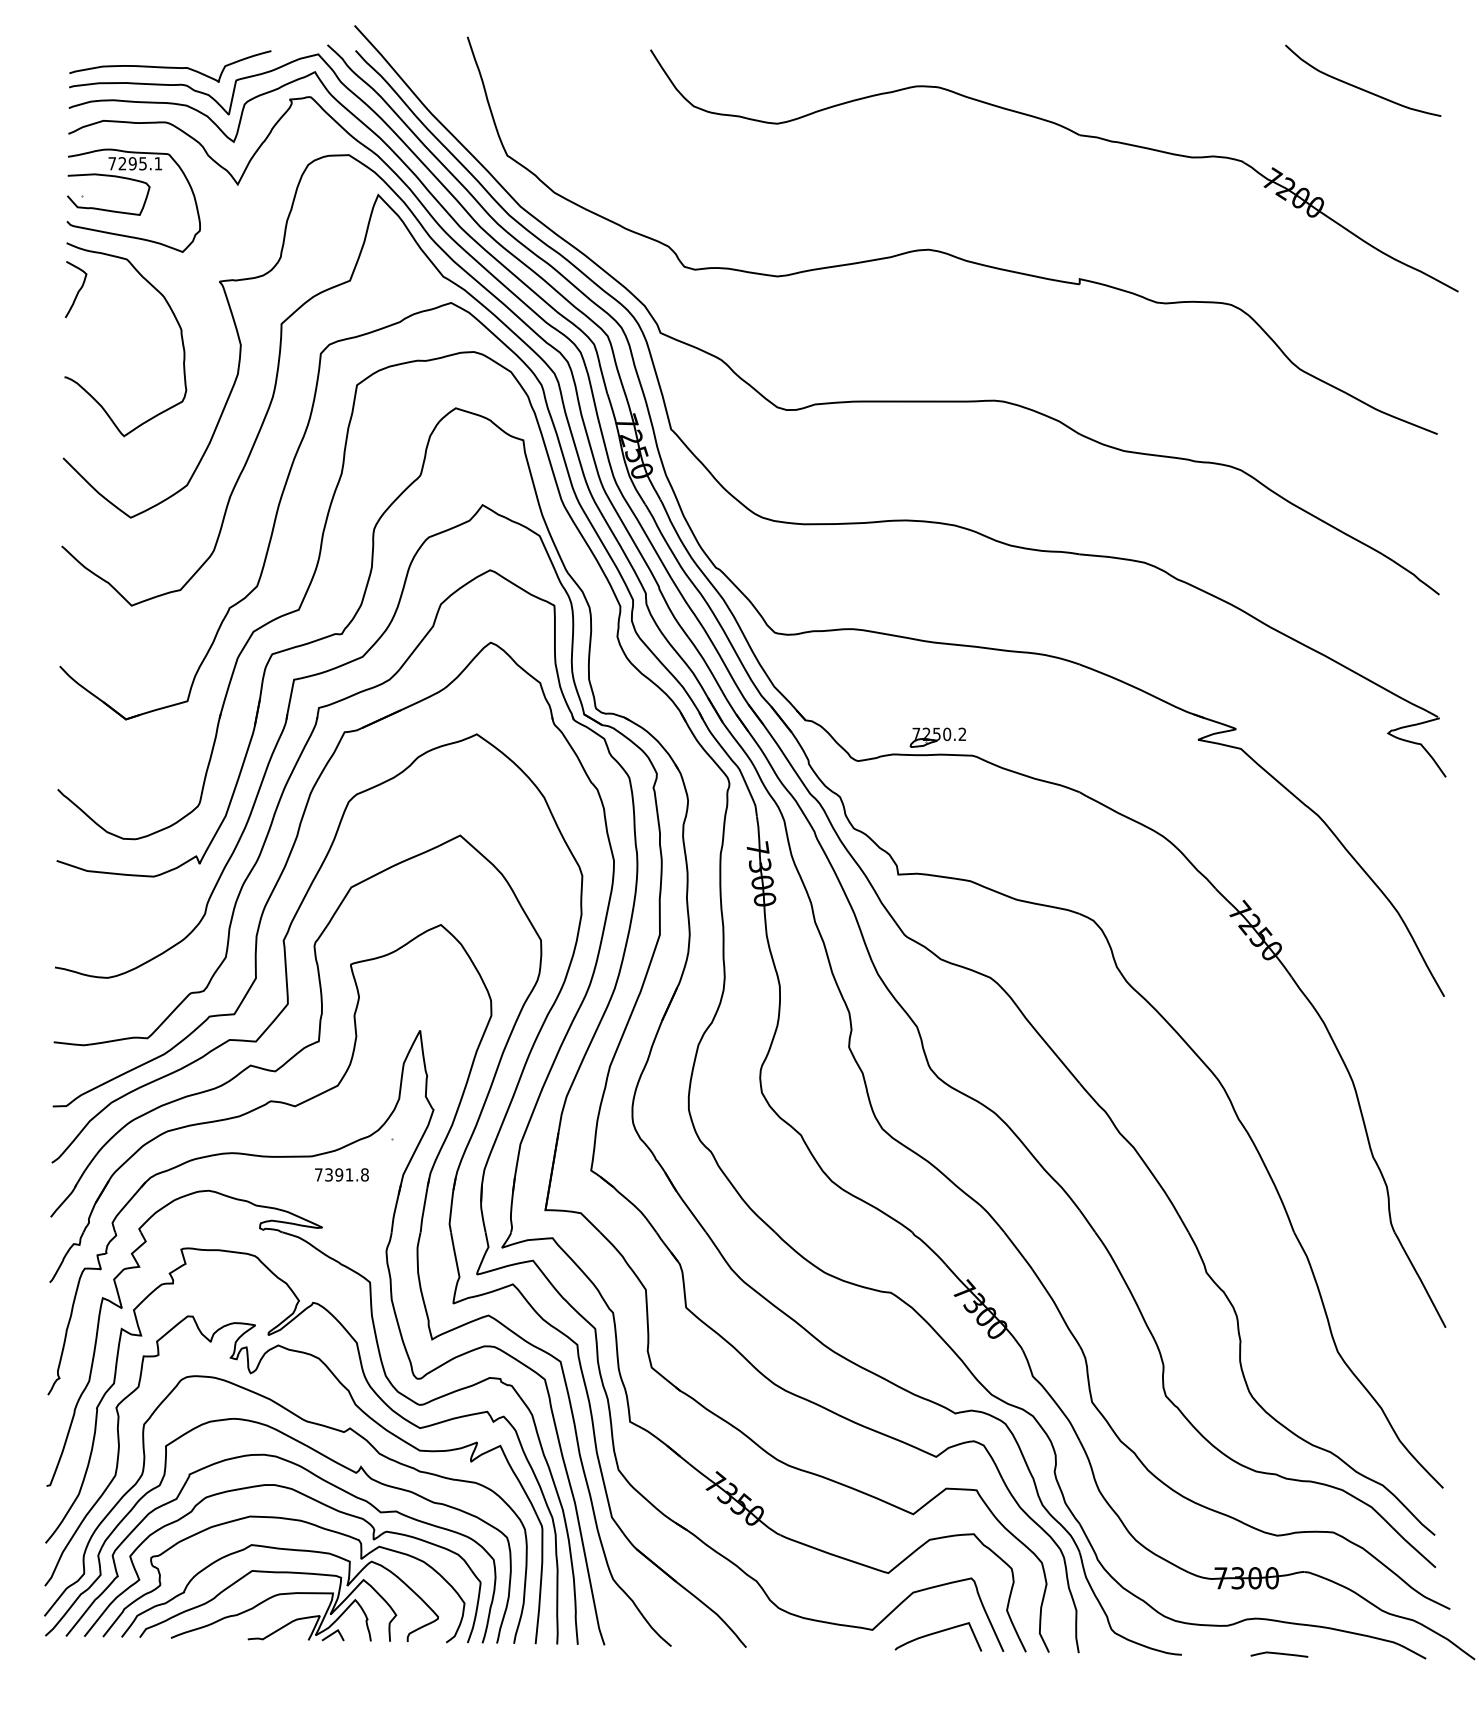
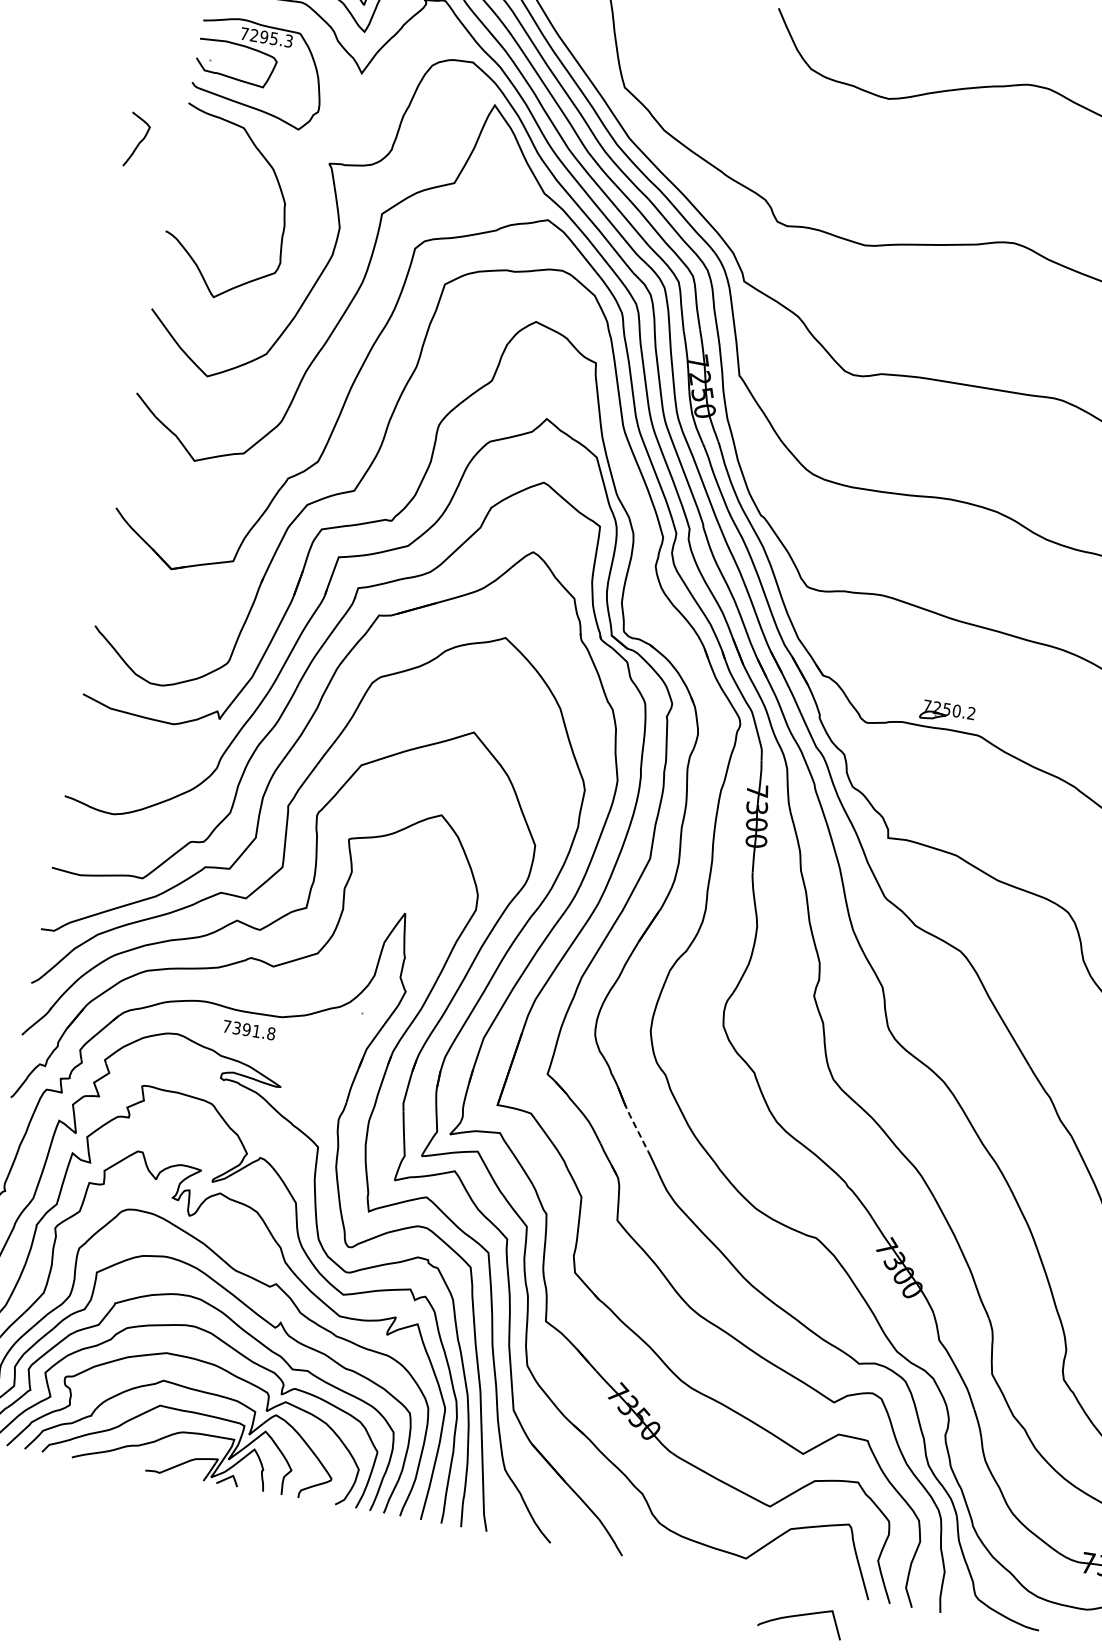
text: (158, 163) -> (288, 40), 7295.1 -> 7295.3
curve: (77, 291) -> (138, 142), moved
text: (341, 1174) -> (248, 1029), moved
line: (689, 1209) -> (635, 1126), solid -> dashed
curve: (937, 1633) -> (800, 1616), moved

